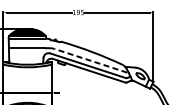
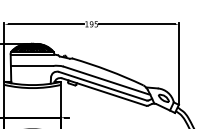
line: (91, 60) -> (106, 80), dashed -> solid

